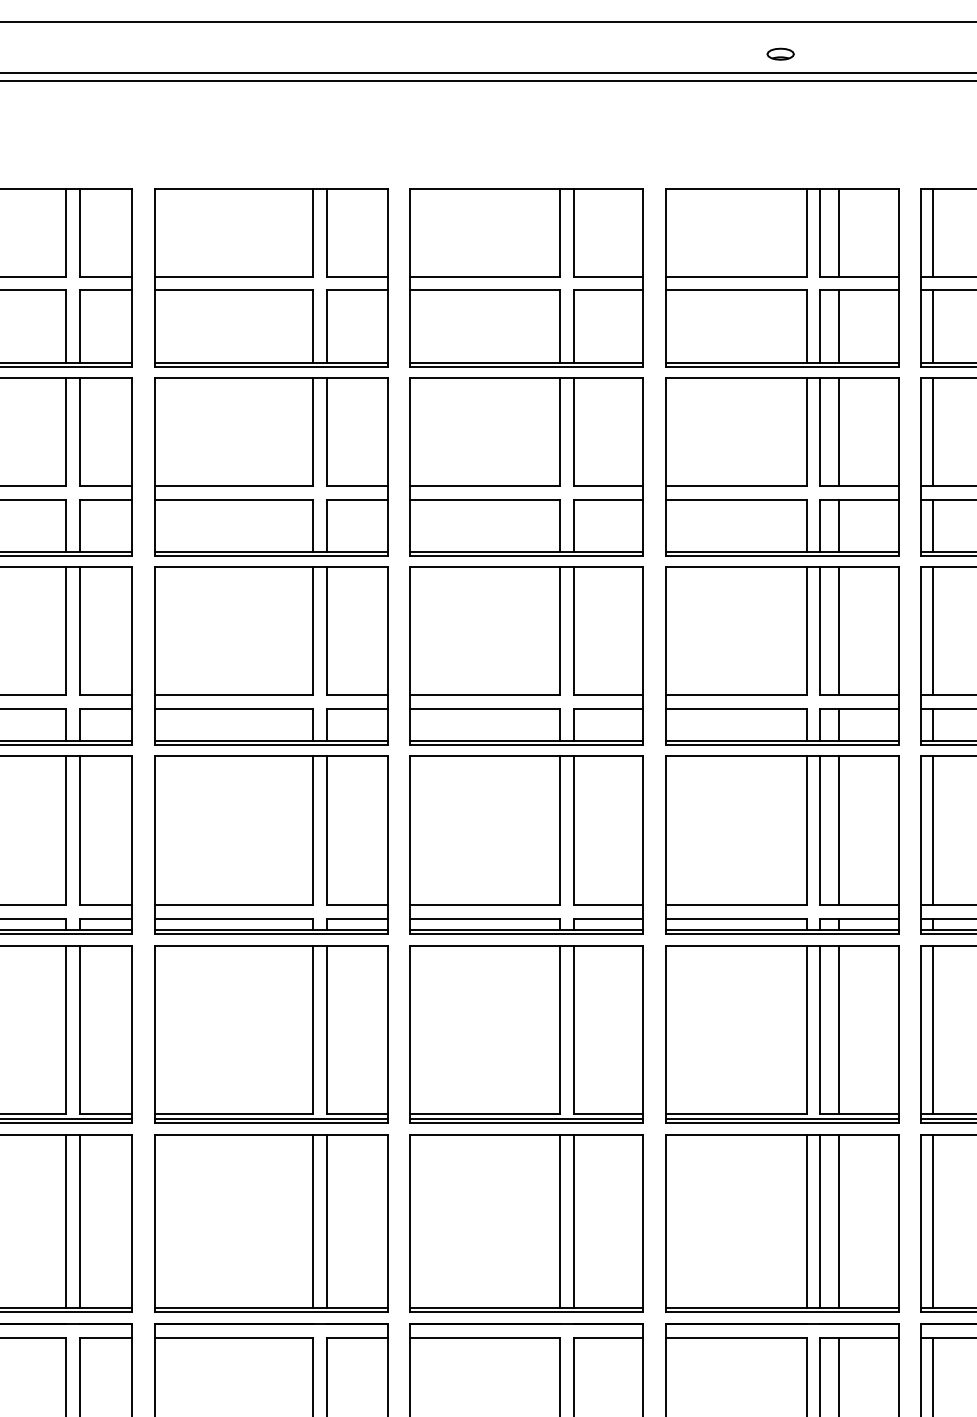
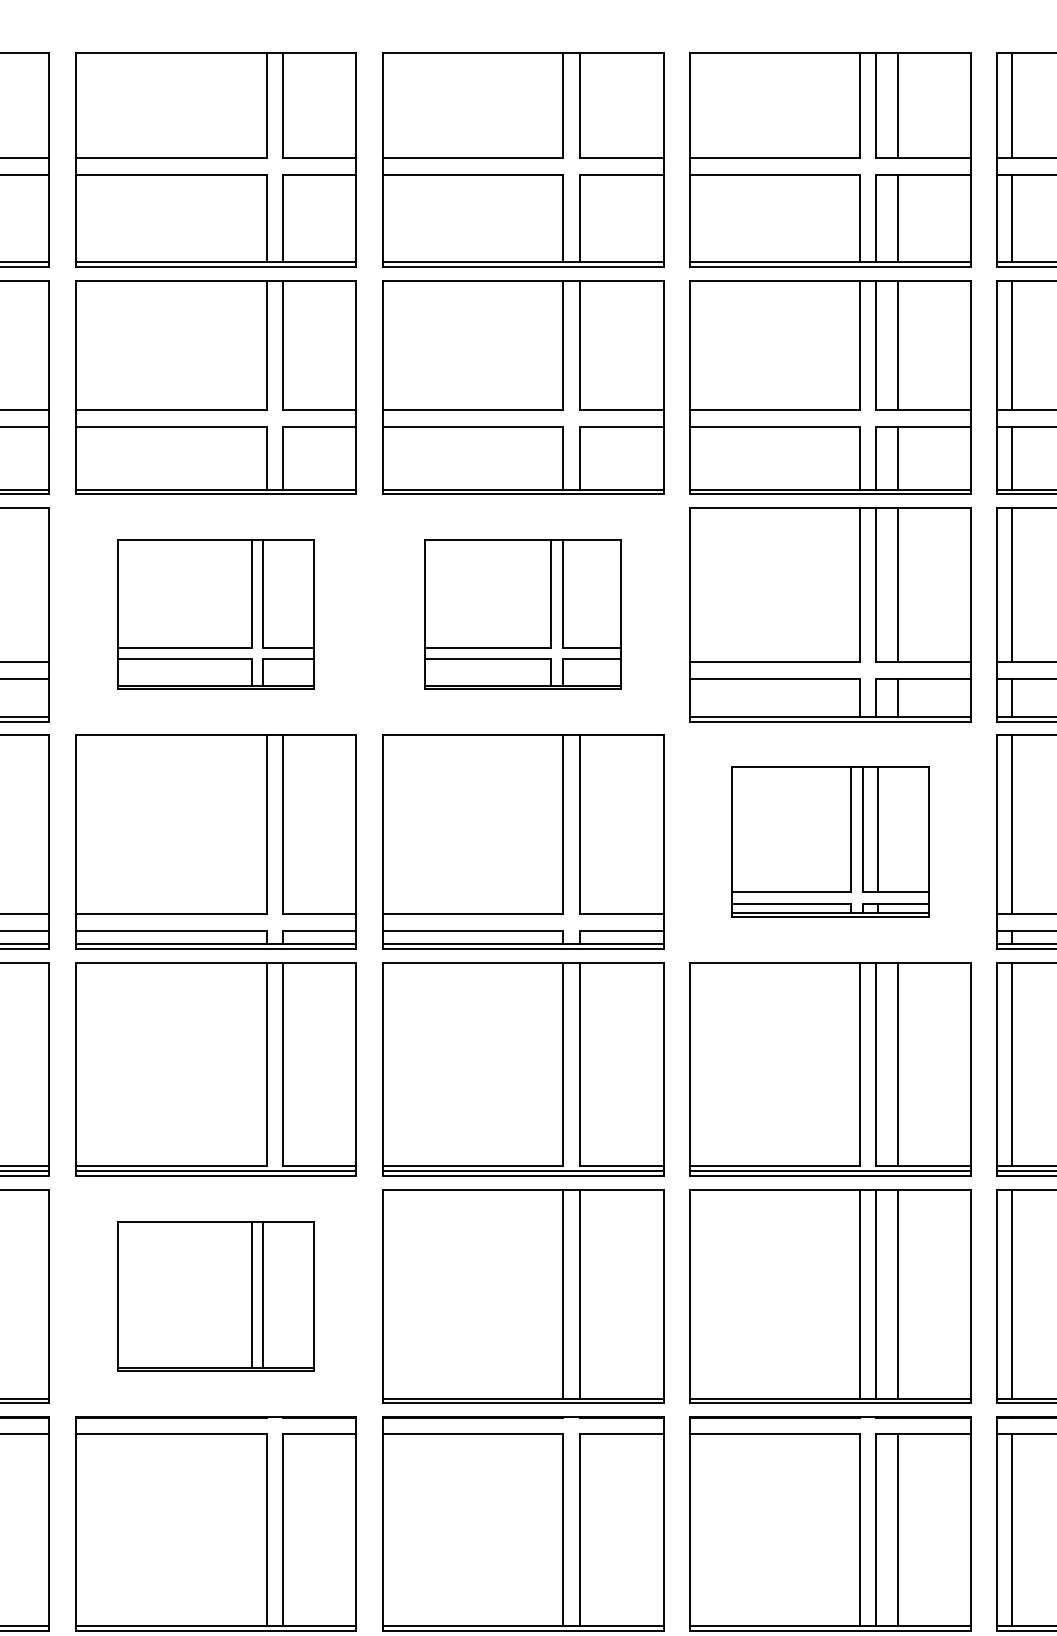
part: (271, 655) -> (216, 613), size x0.7
part: (526, 655) -> (522, 613), size x0.7
part: (782, 844) -> (830, 841), size x0.7
part: (271, 1223) -> (216, 1296), size x0.7

